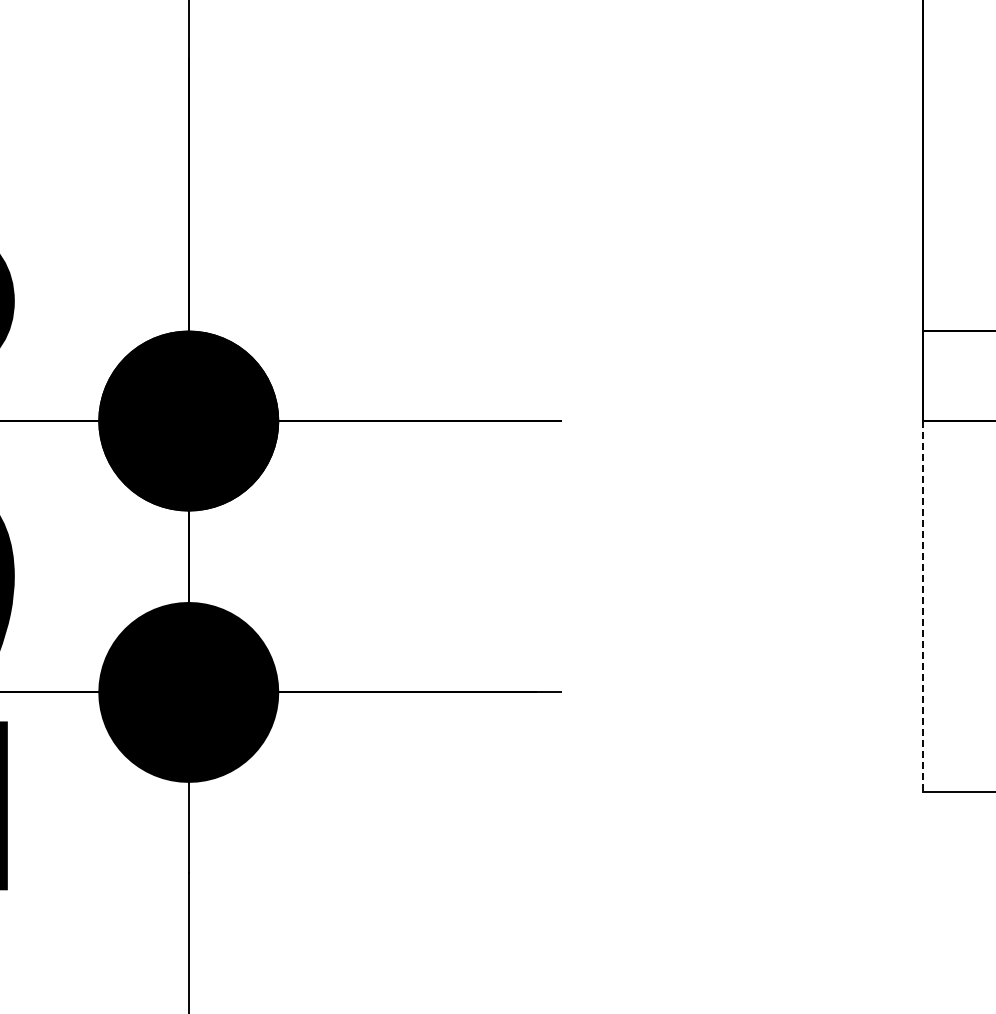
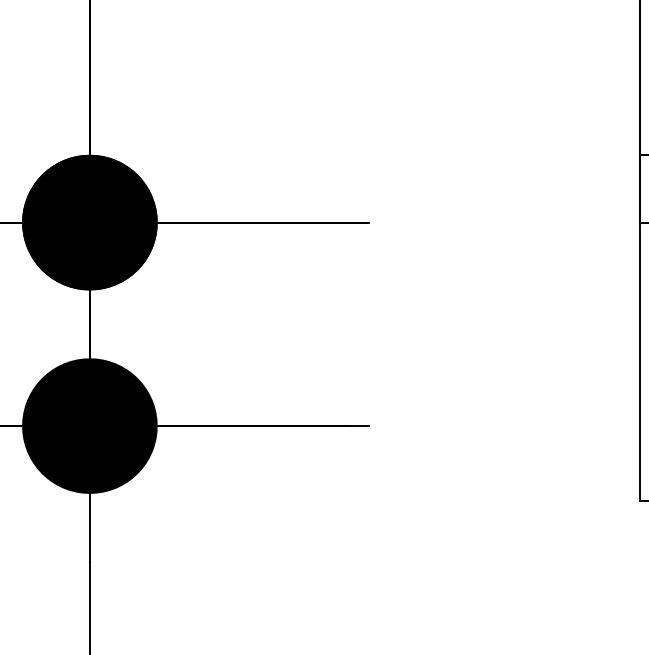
line: (923, 607) -> (640, 362), dashed -> solid

